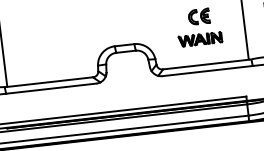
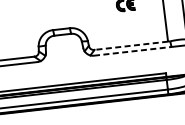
part: (200, 39) -> (126, 24), removed
line: (205, 64) -> (130, 45), solid -> dashed
line: (208, 71) -> (133, 51), solid -> dashed

